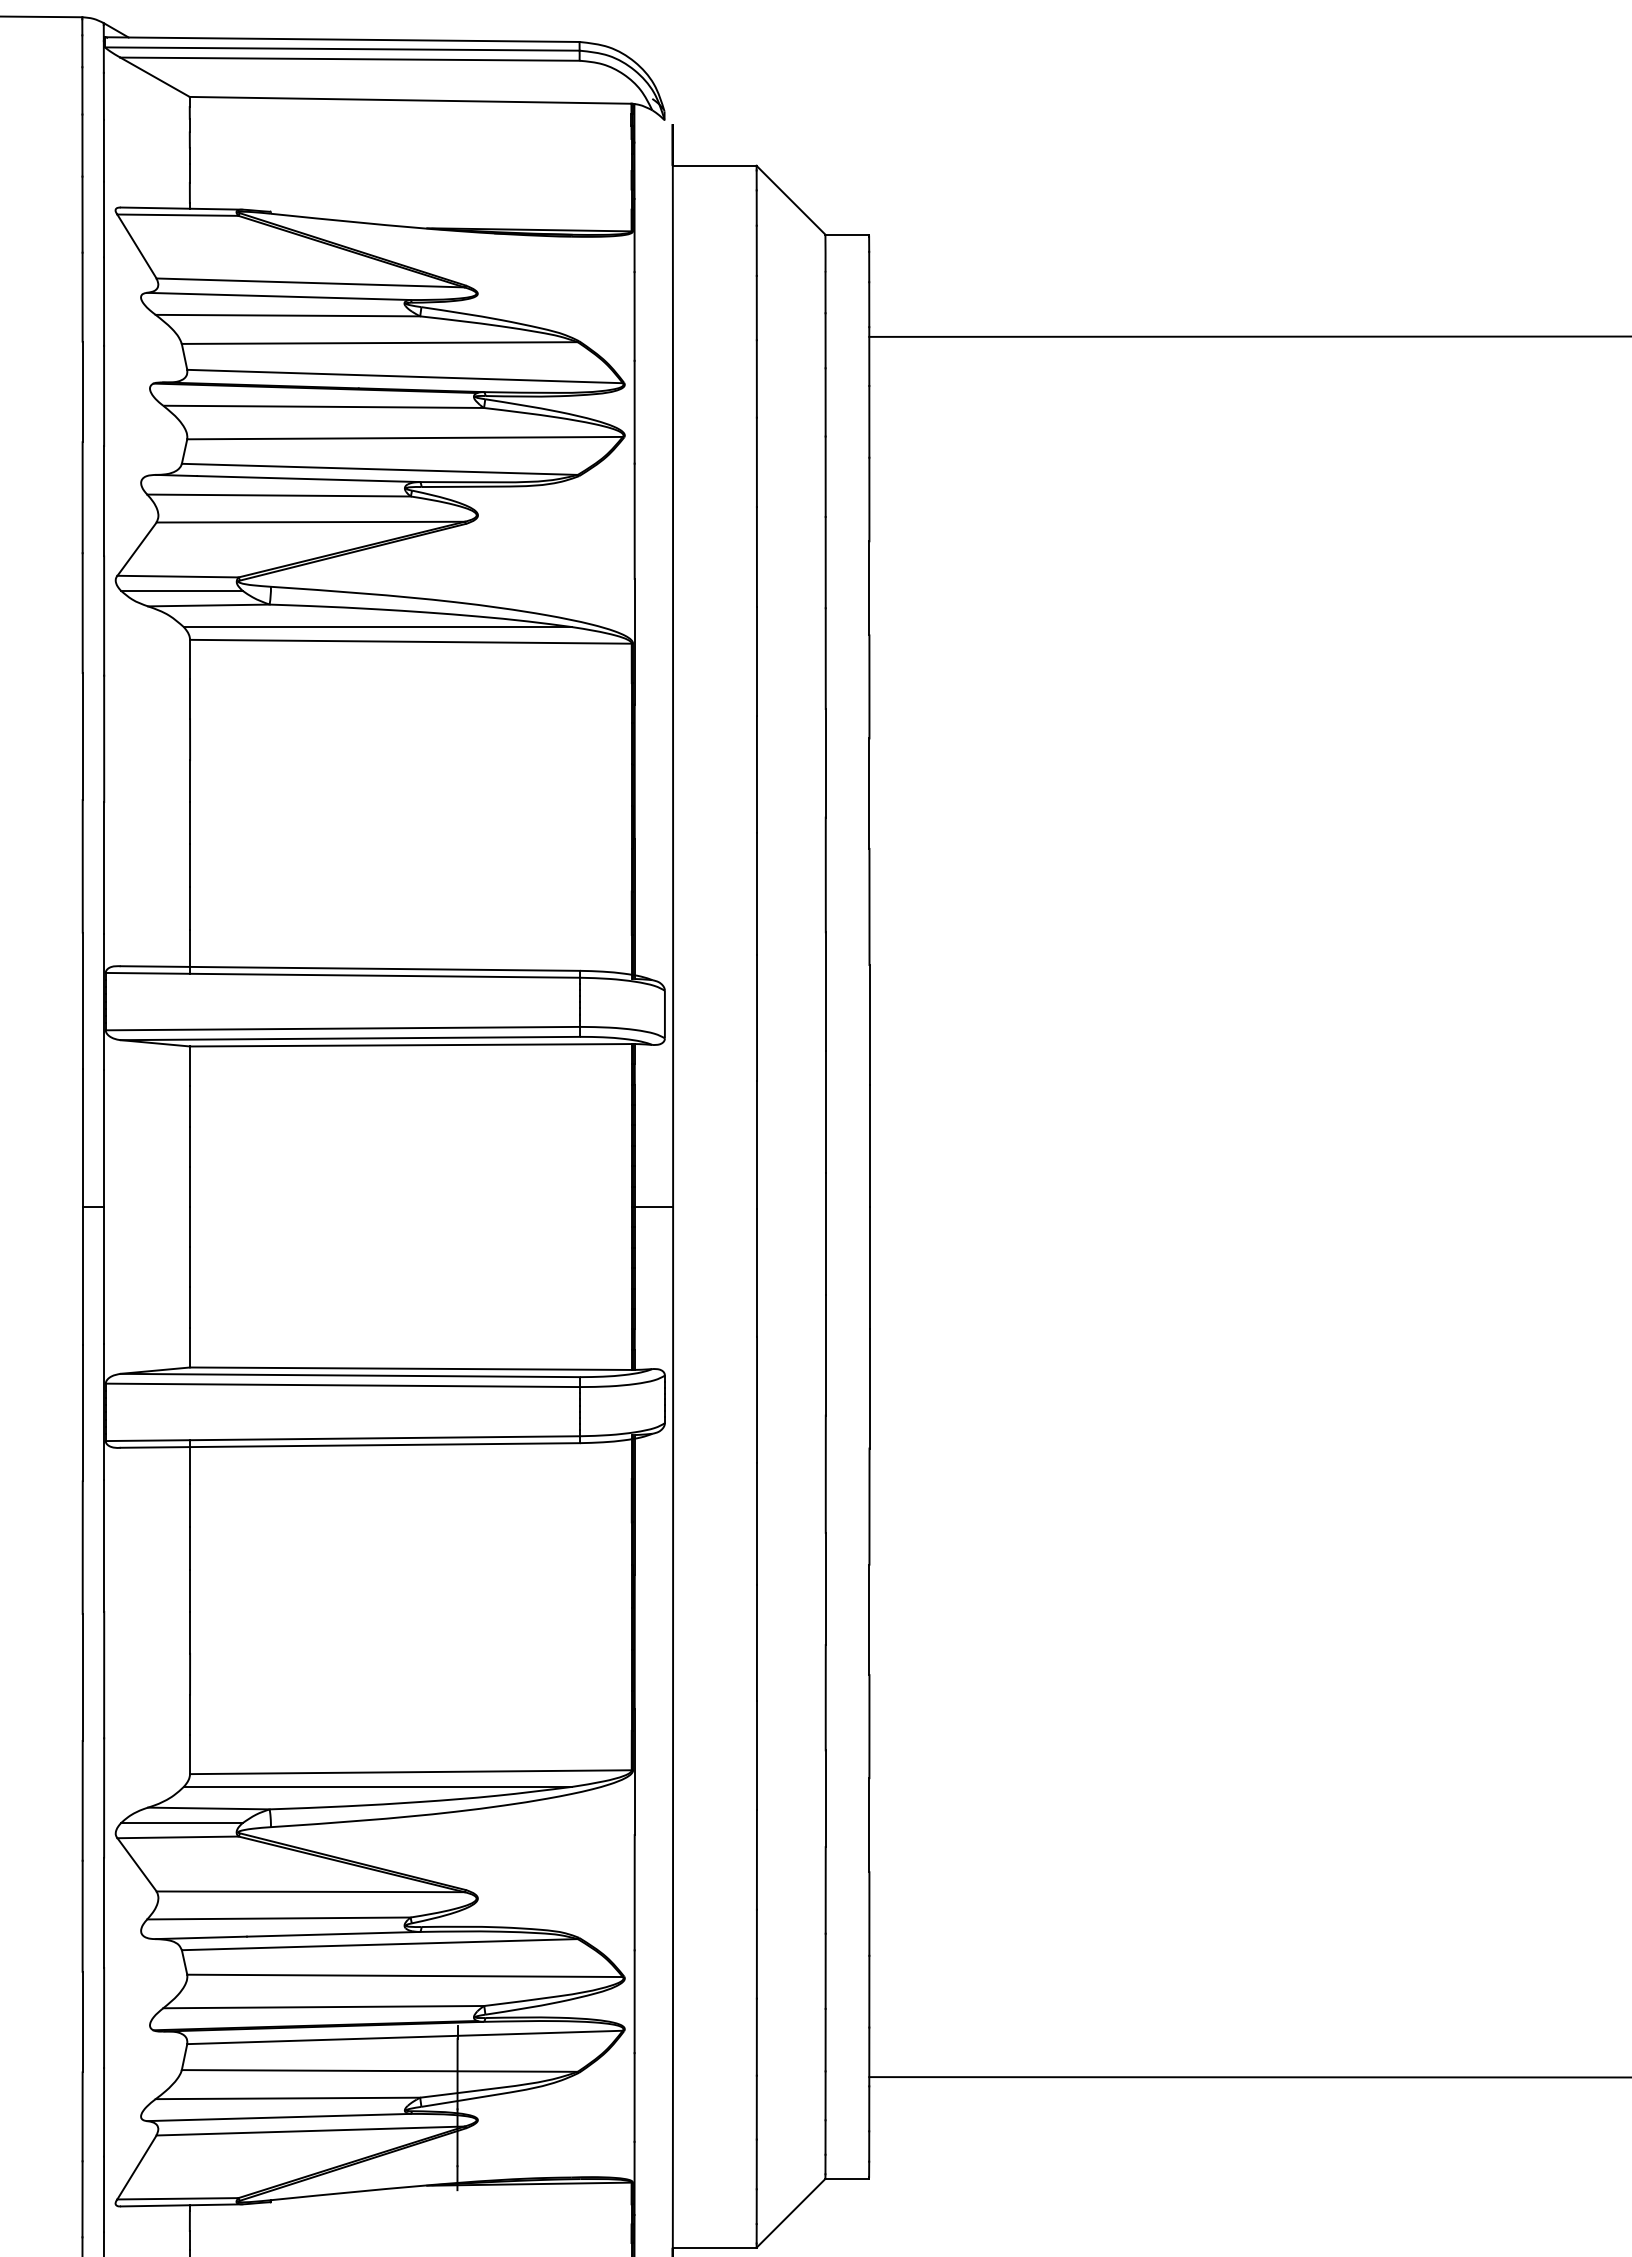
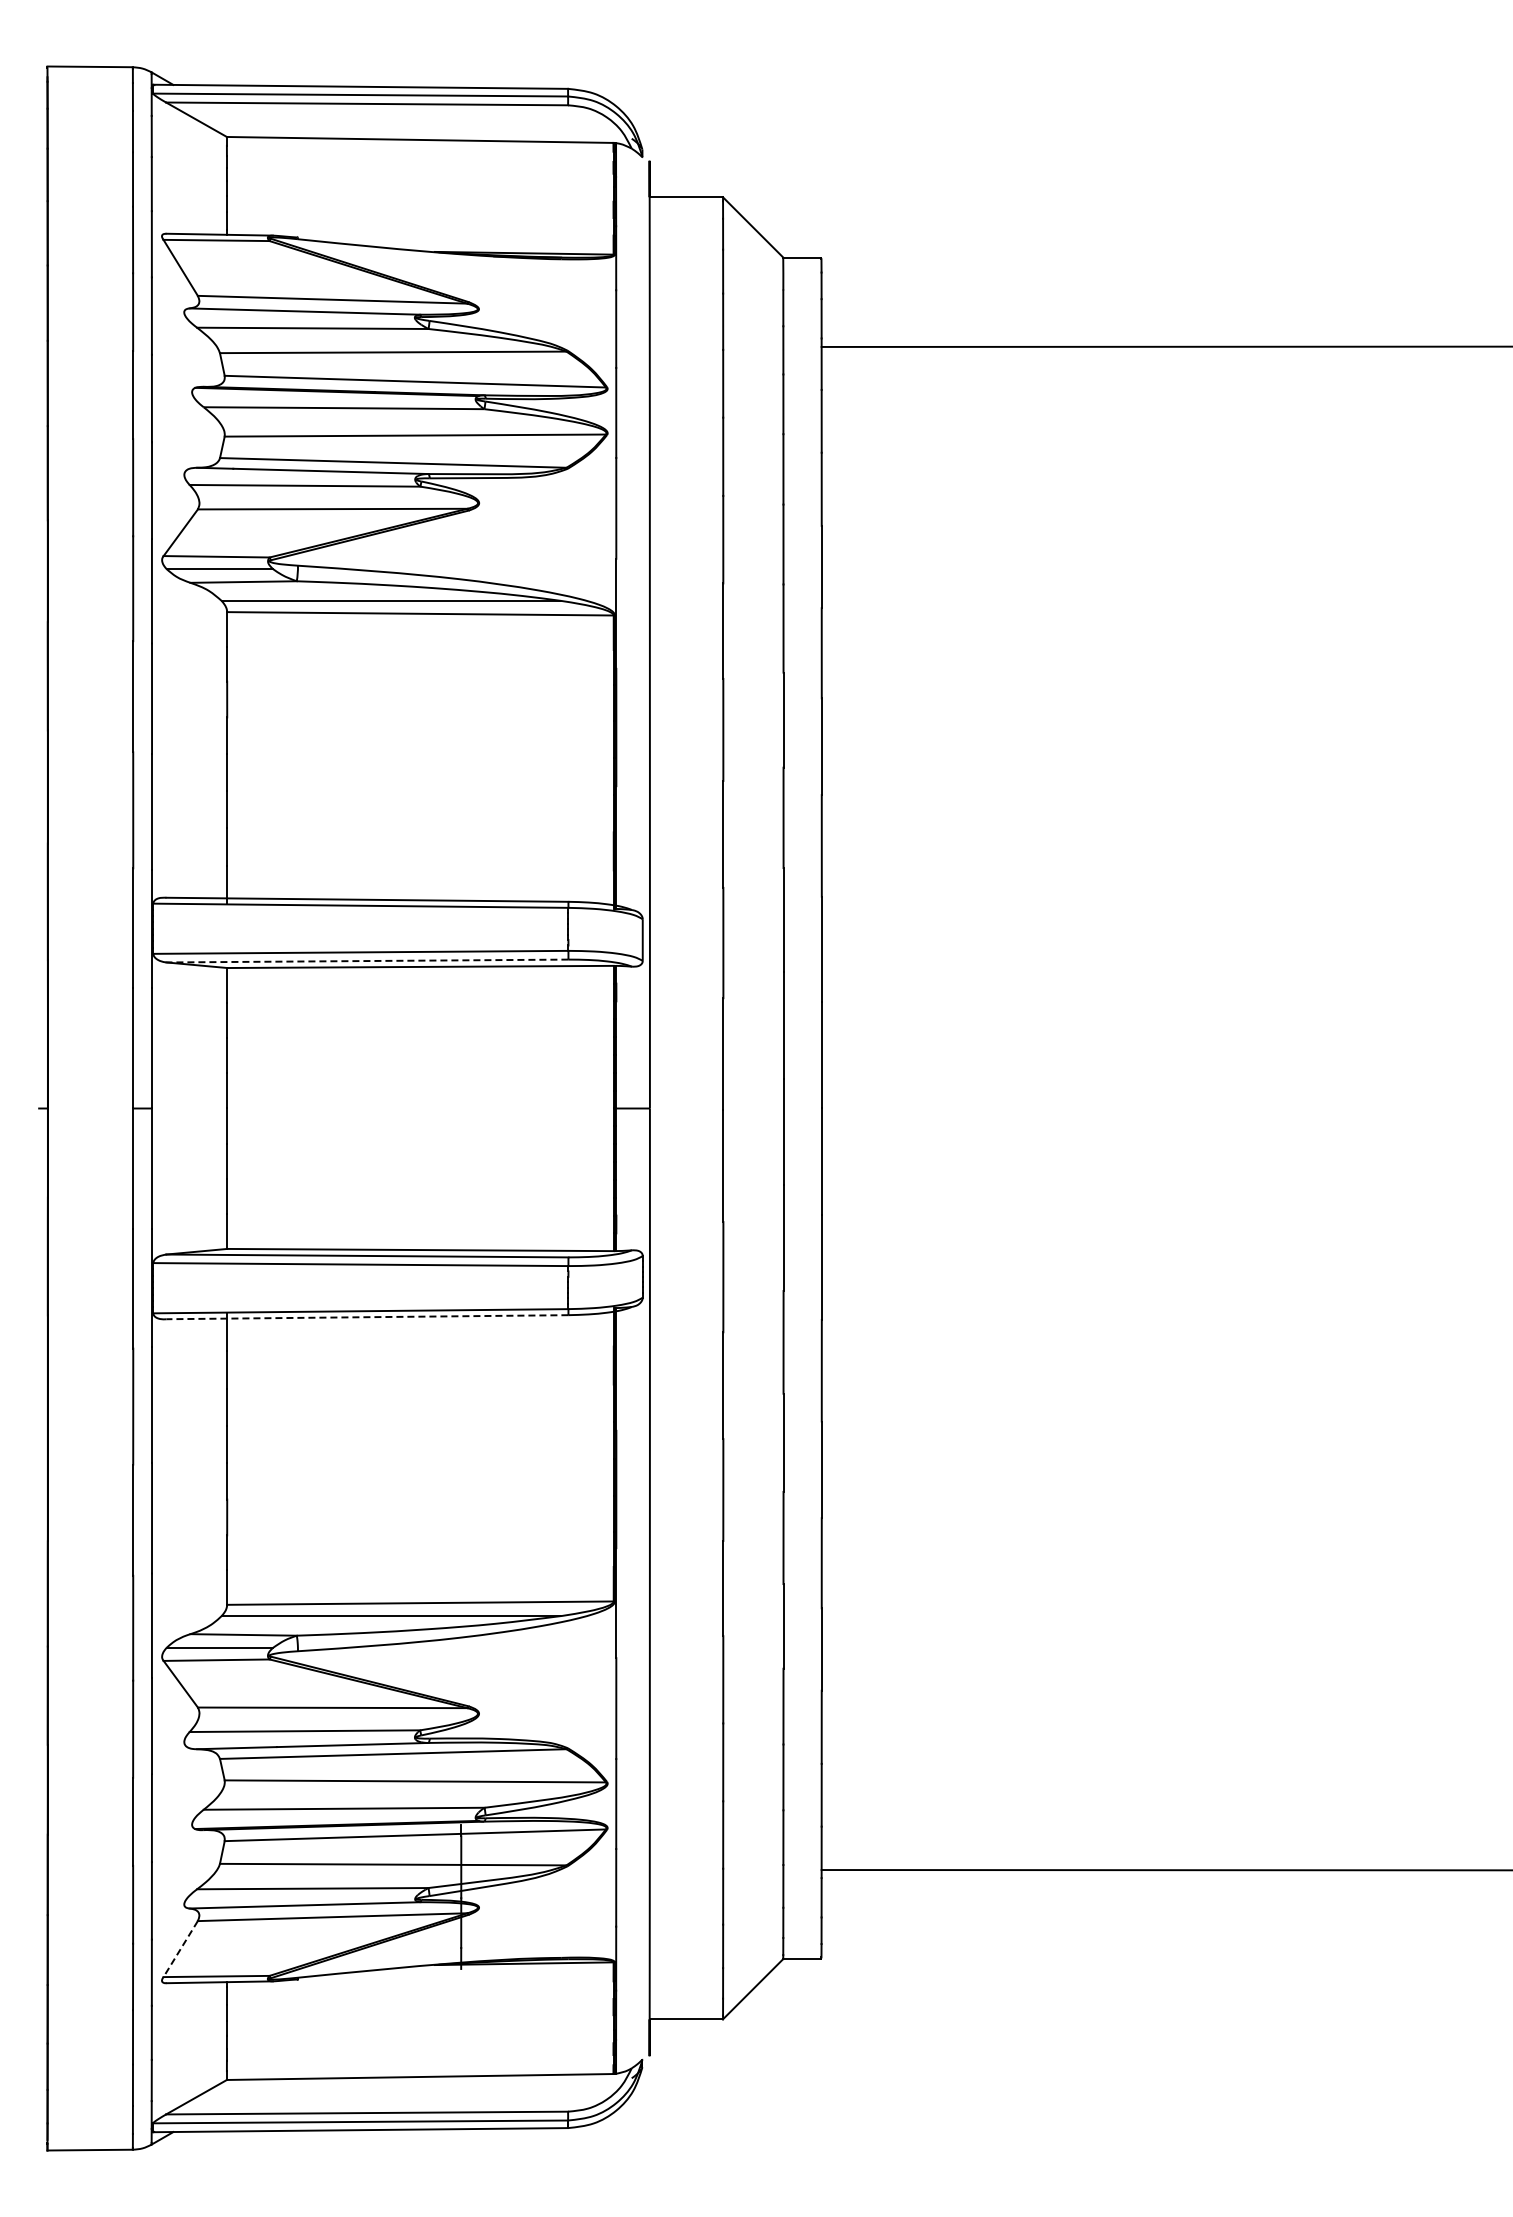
line: (350, 1039) -> (367, 961), solid -> dashed
line: (350, 1445) -> (367, 1317), solid -> dashed
line: (136, 2167) -> (180, 1949), solid -> dashed

